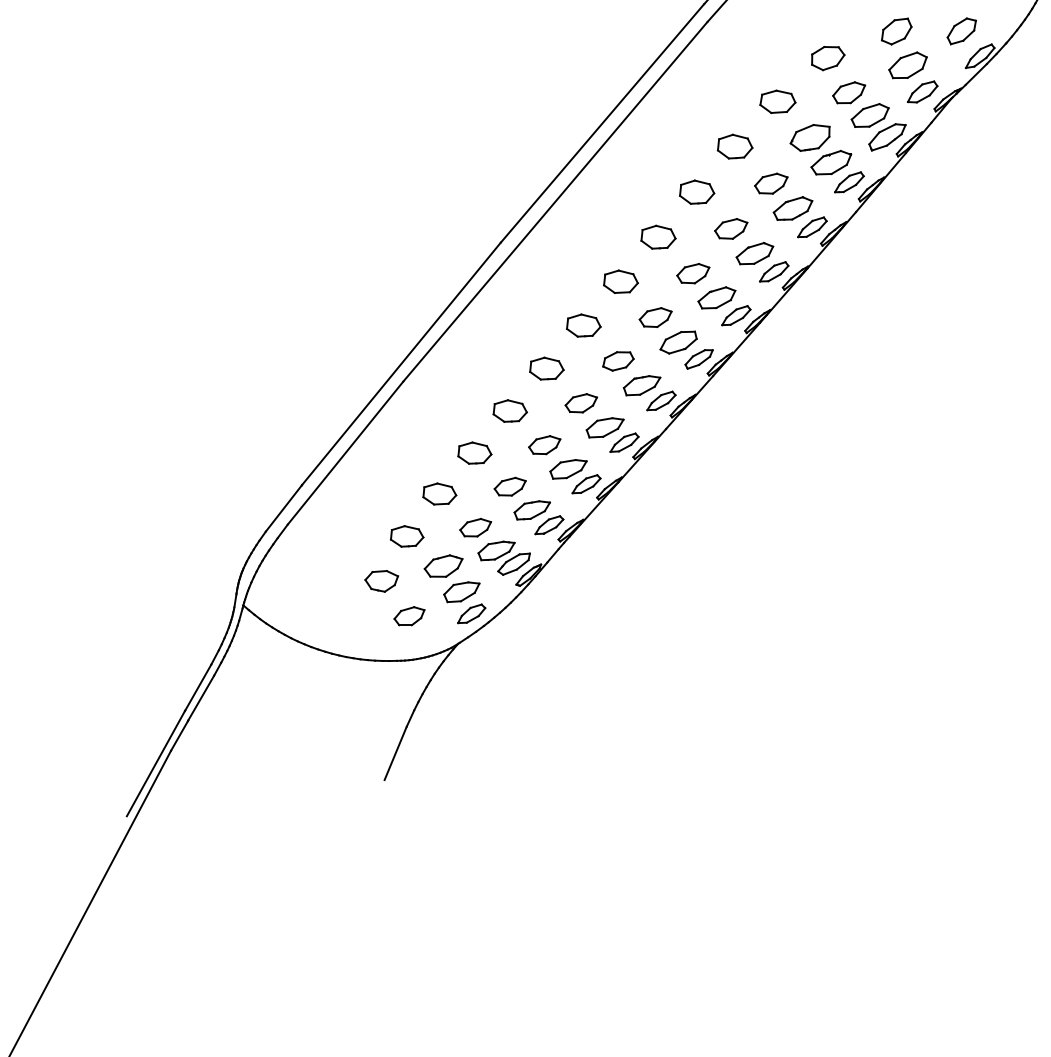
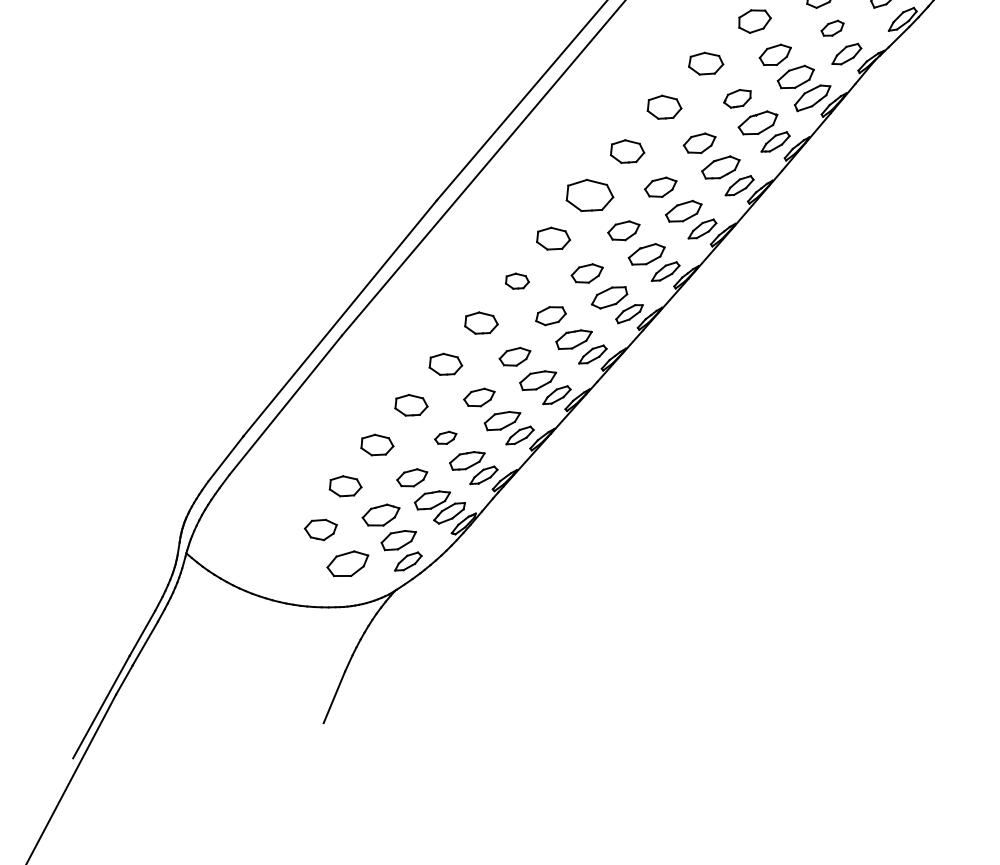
part: (907, 65) -> (832, 28), size x0.6
part: (809, 137) -> (736, 98), size x0.7
part: (658, 236) -> (590, 194), size x1.4
part: (583, 325) -> (517, 281), size x0.7
part: (509, 486) -> (445, 437), size x0.7
part: (409, 616) -> (347, 564), size x1.4

